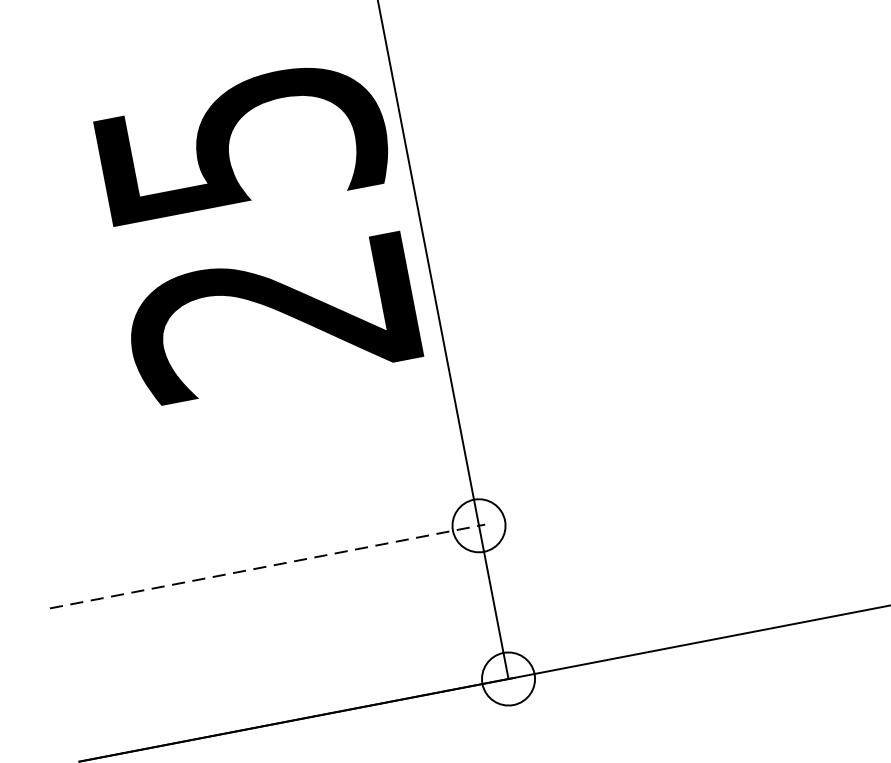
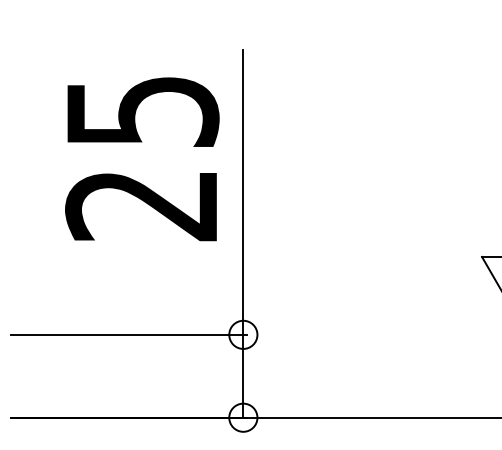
text: (257, 232) -> (142, 159), moved
line: (268, 565) -> (129, 334), dashed -> solid

